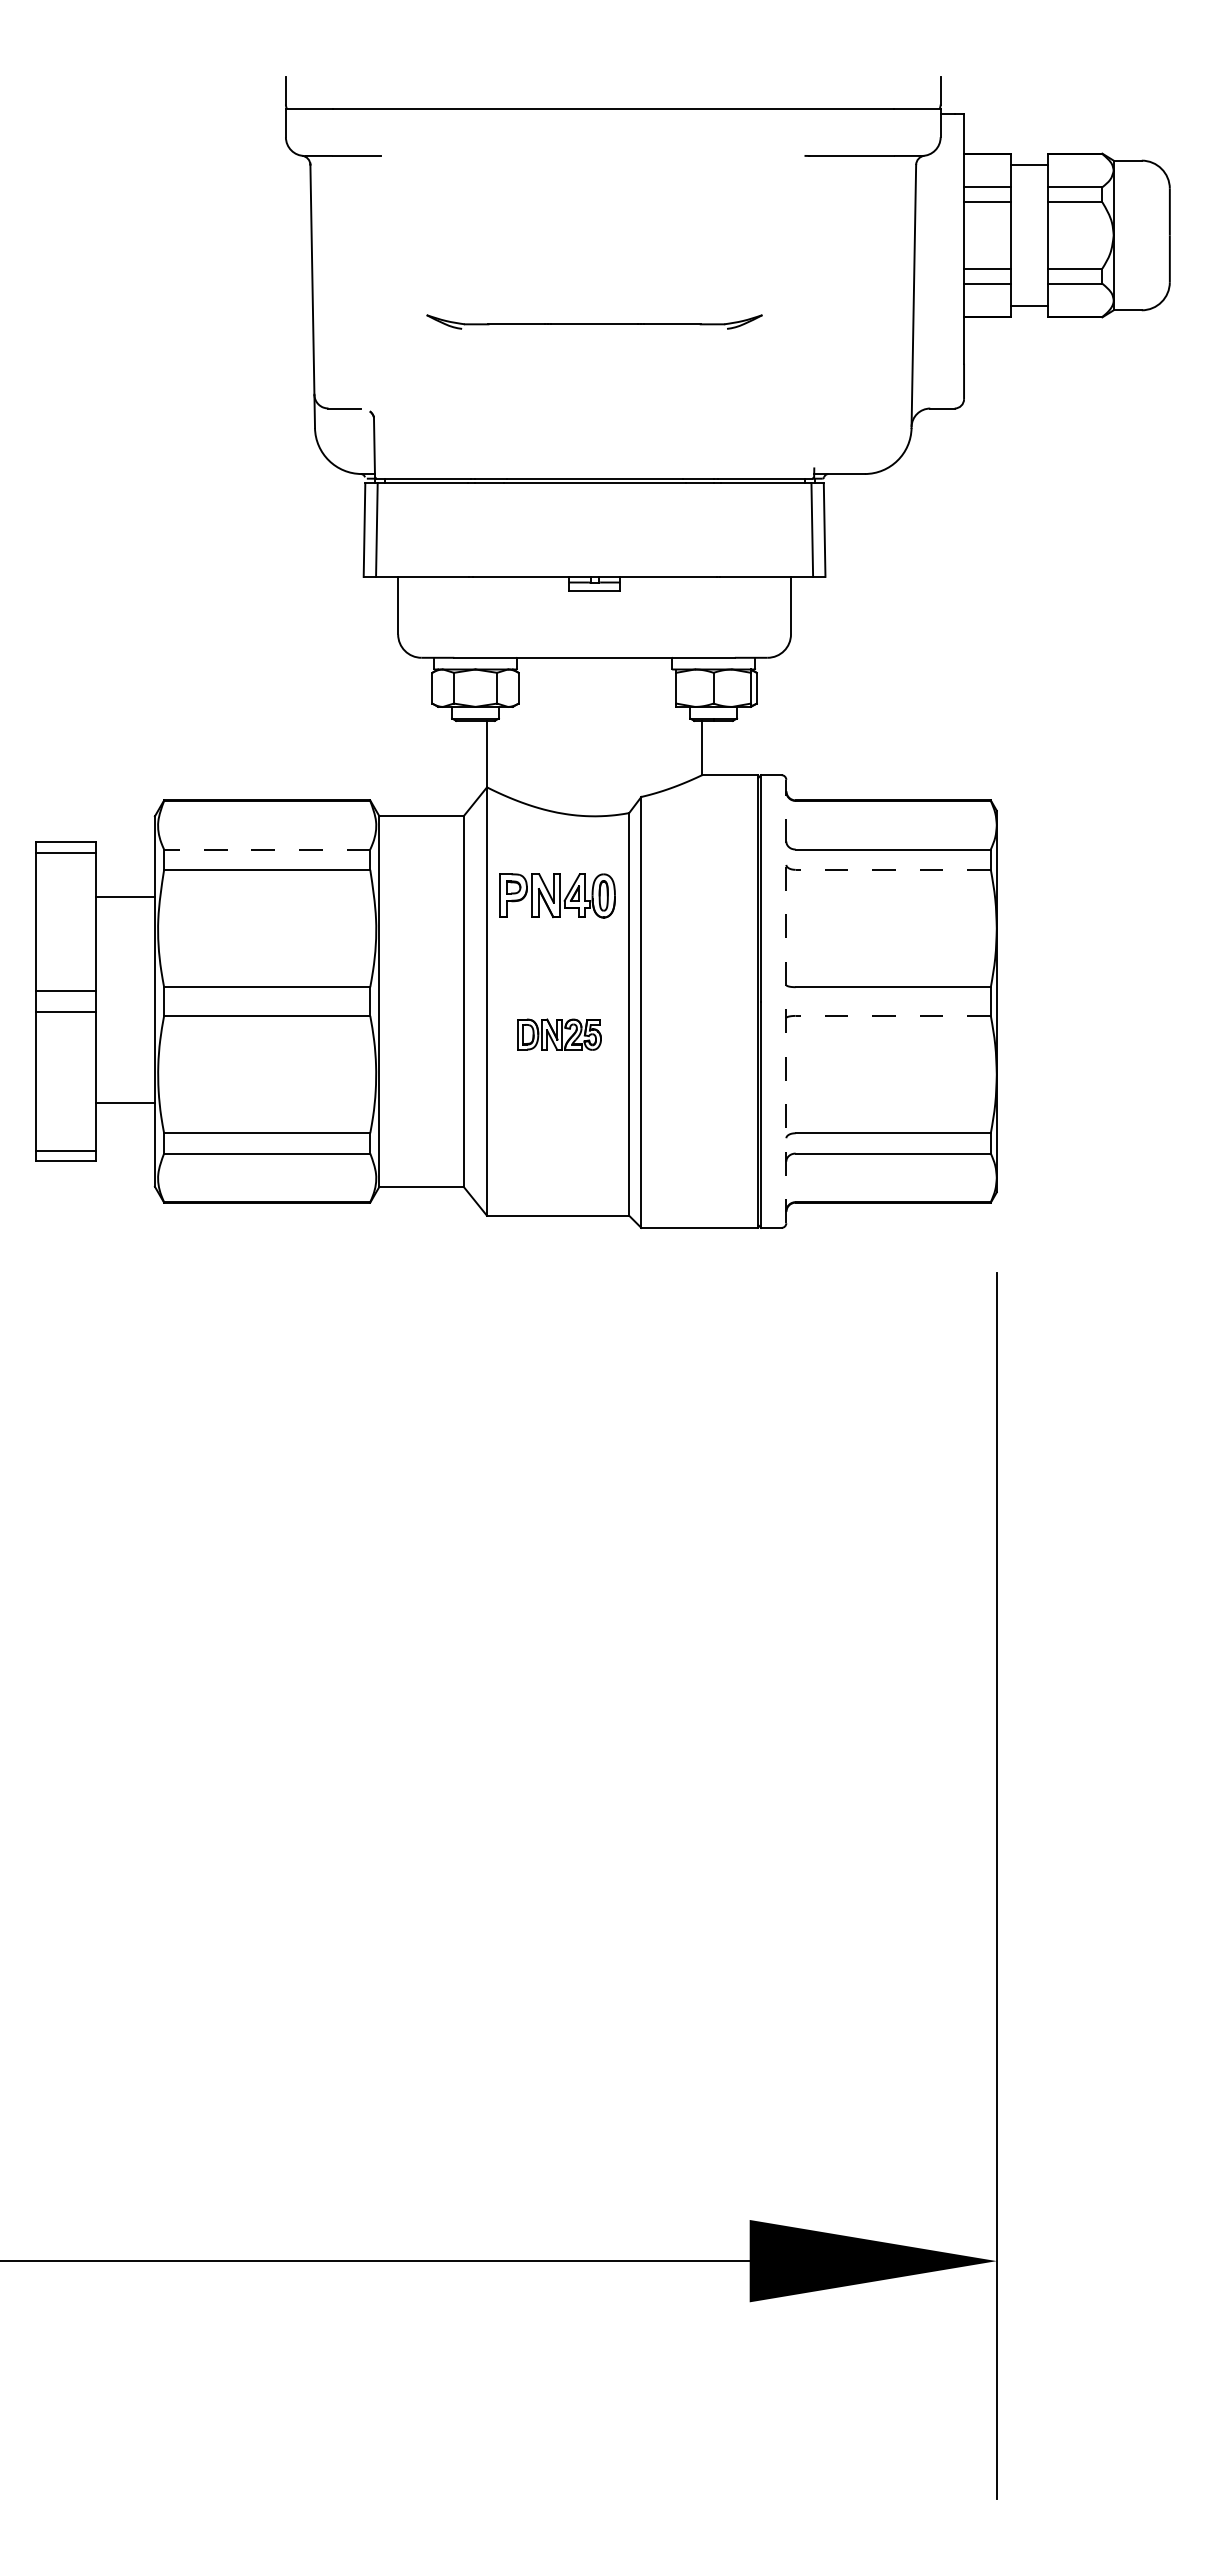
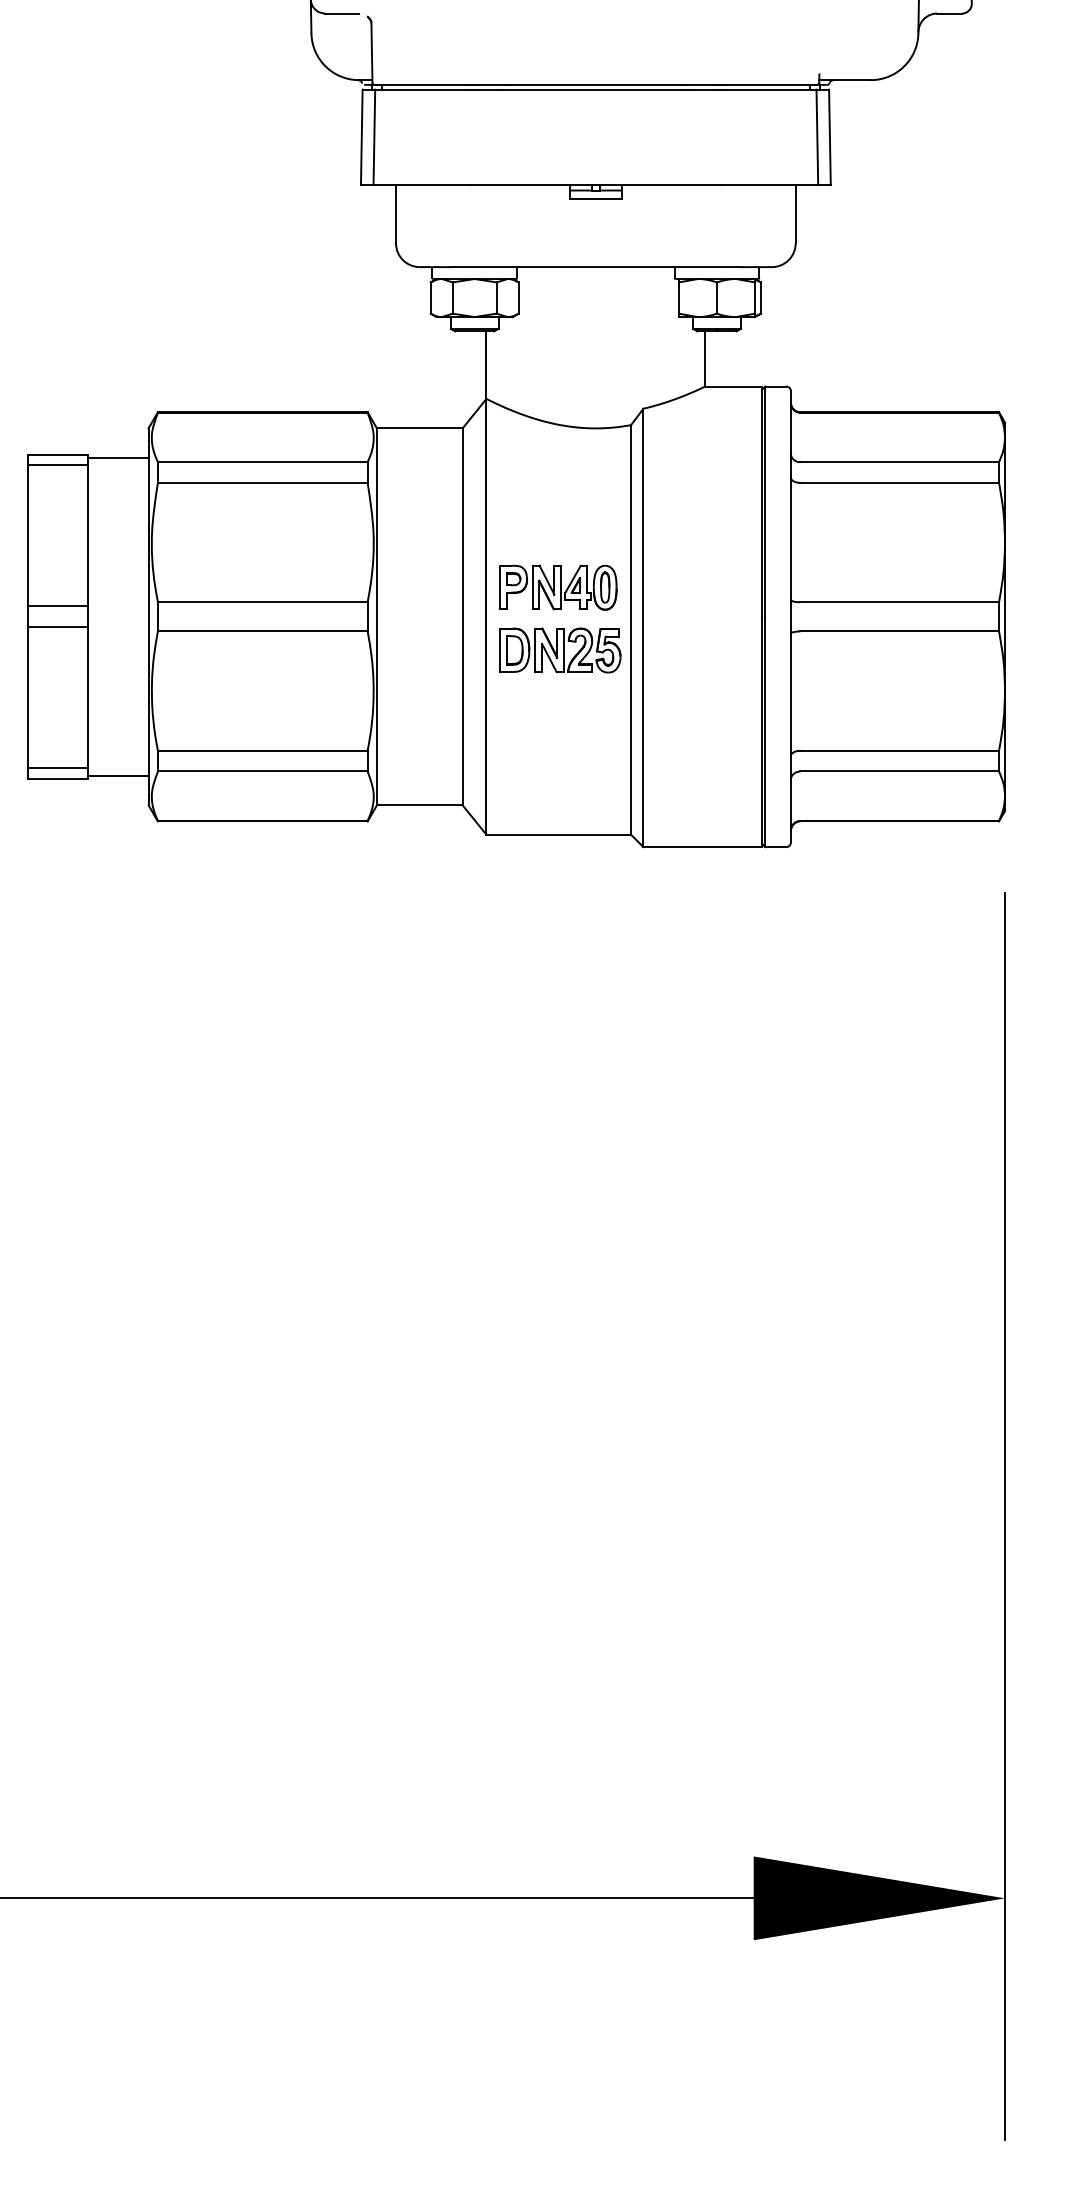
line: (266, 849) -> (262, 462), dashed -> solid
line: (893, 869) -> (899, 482), dashed -> solid
part: (557, 895) -> (558, 587), moved
line: (124, 897) -> (117, 458), moved
line: (786, 1001) -> (791, 616), dashed -> solid
line: (893, 1015) -> (899, 631), dashed -> solid
part: (559, 1034) -> (560, 650), size x1.43
line: (124, 1102) -> (117, 775), moved

